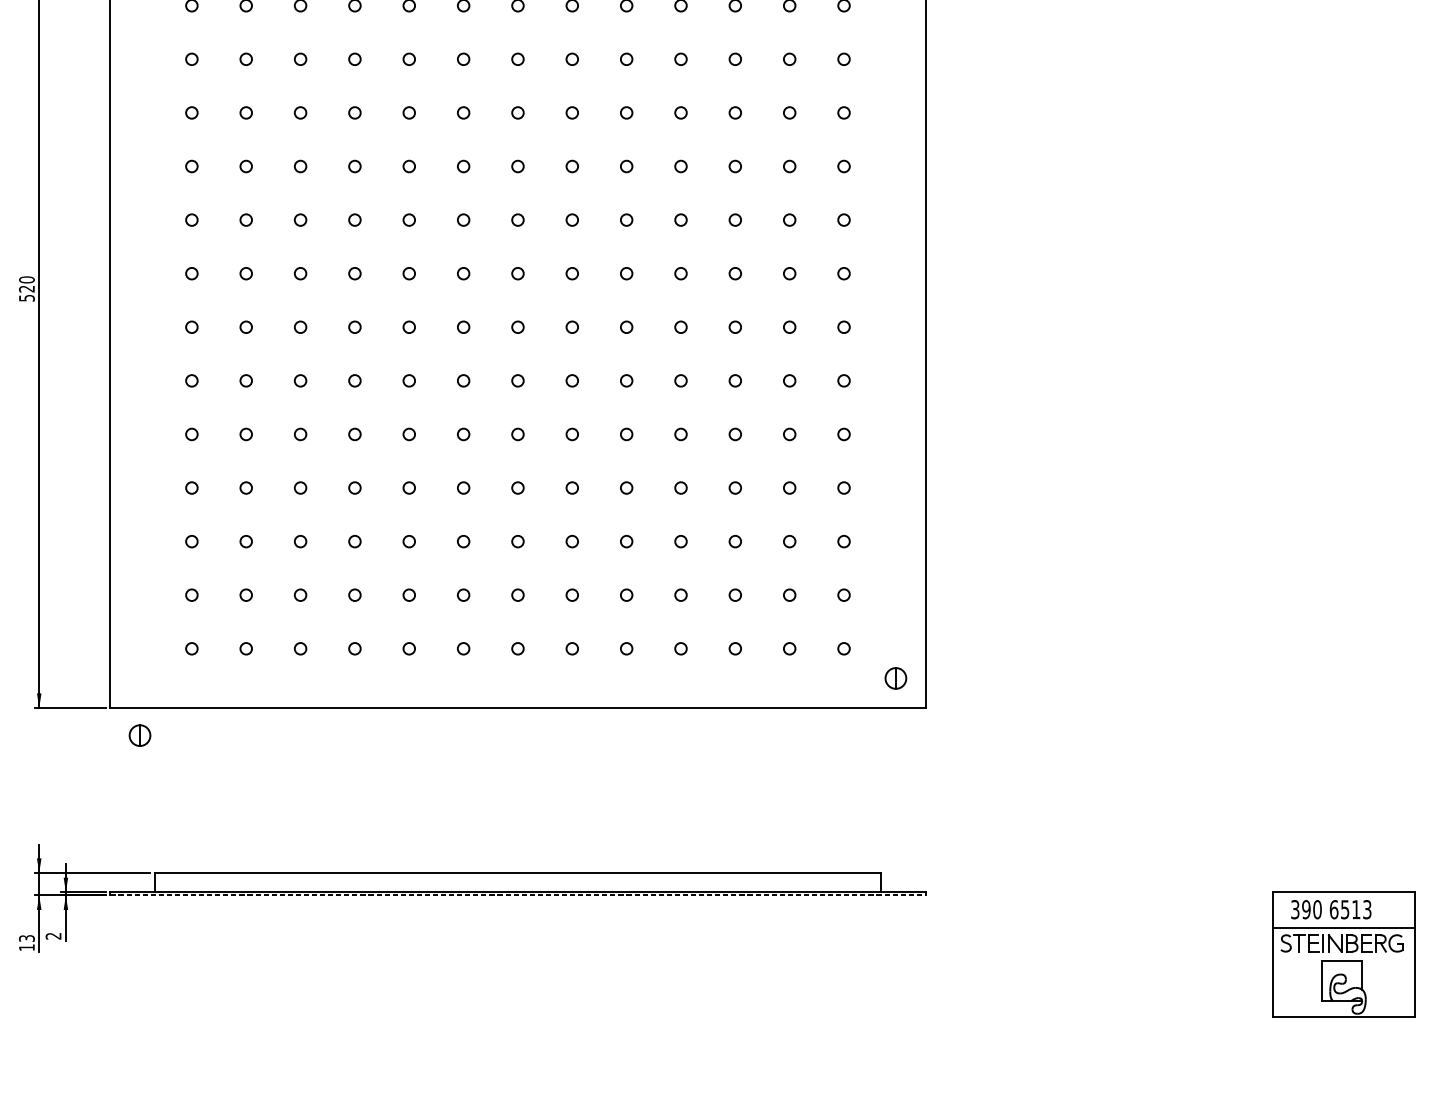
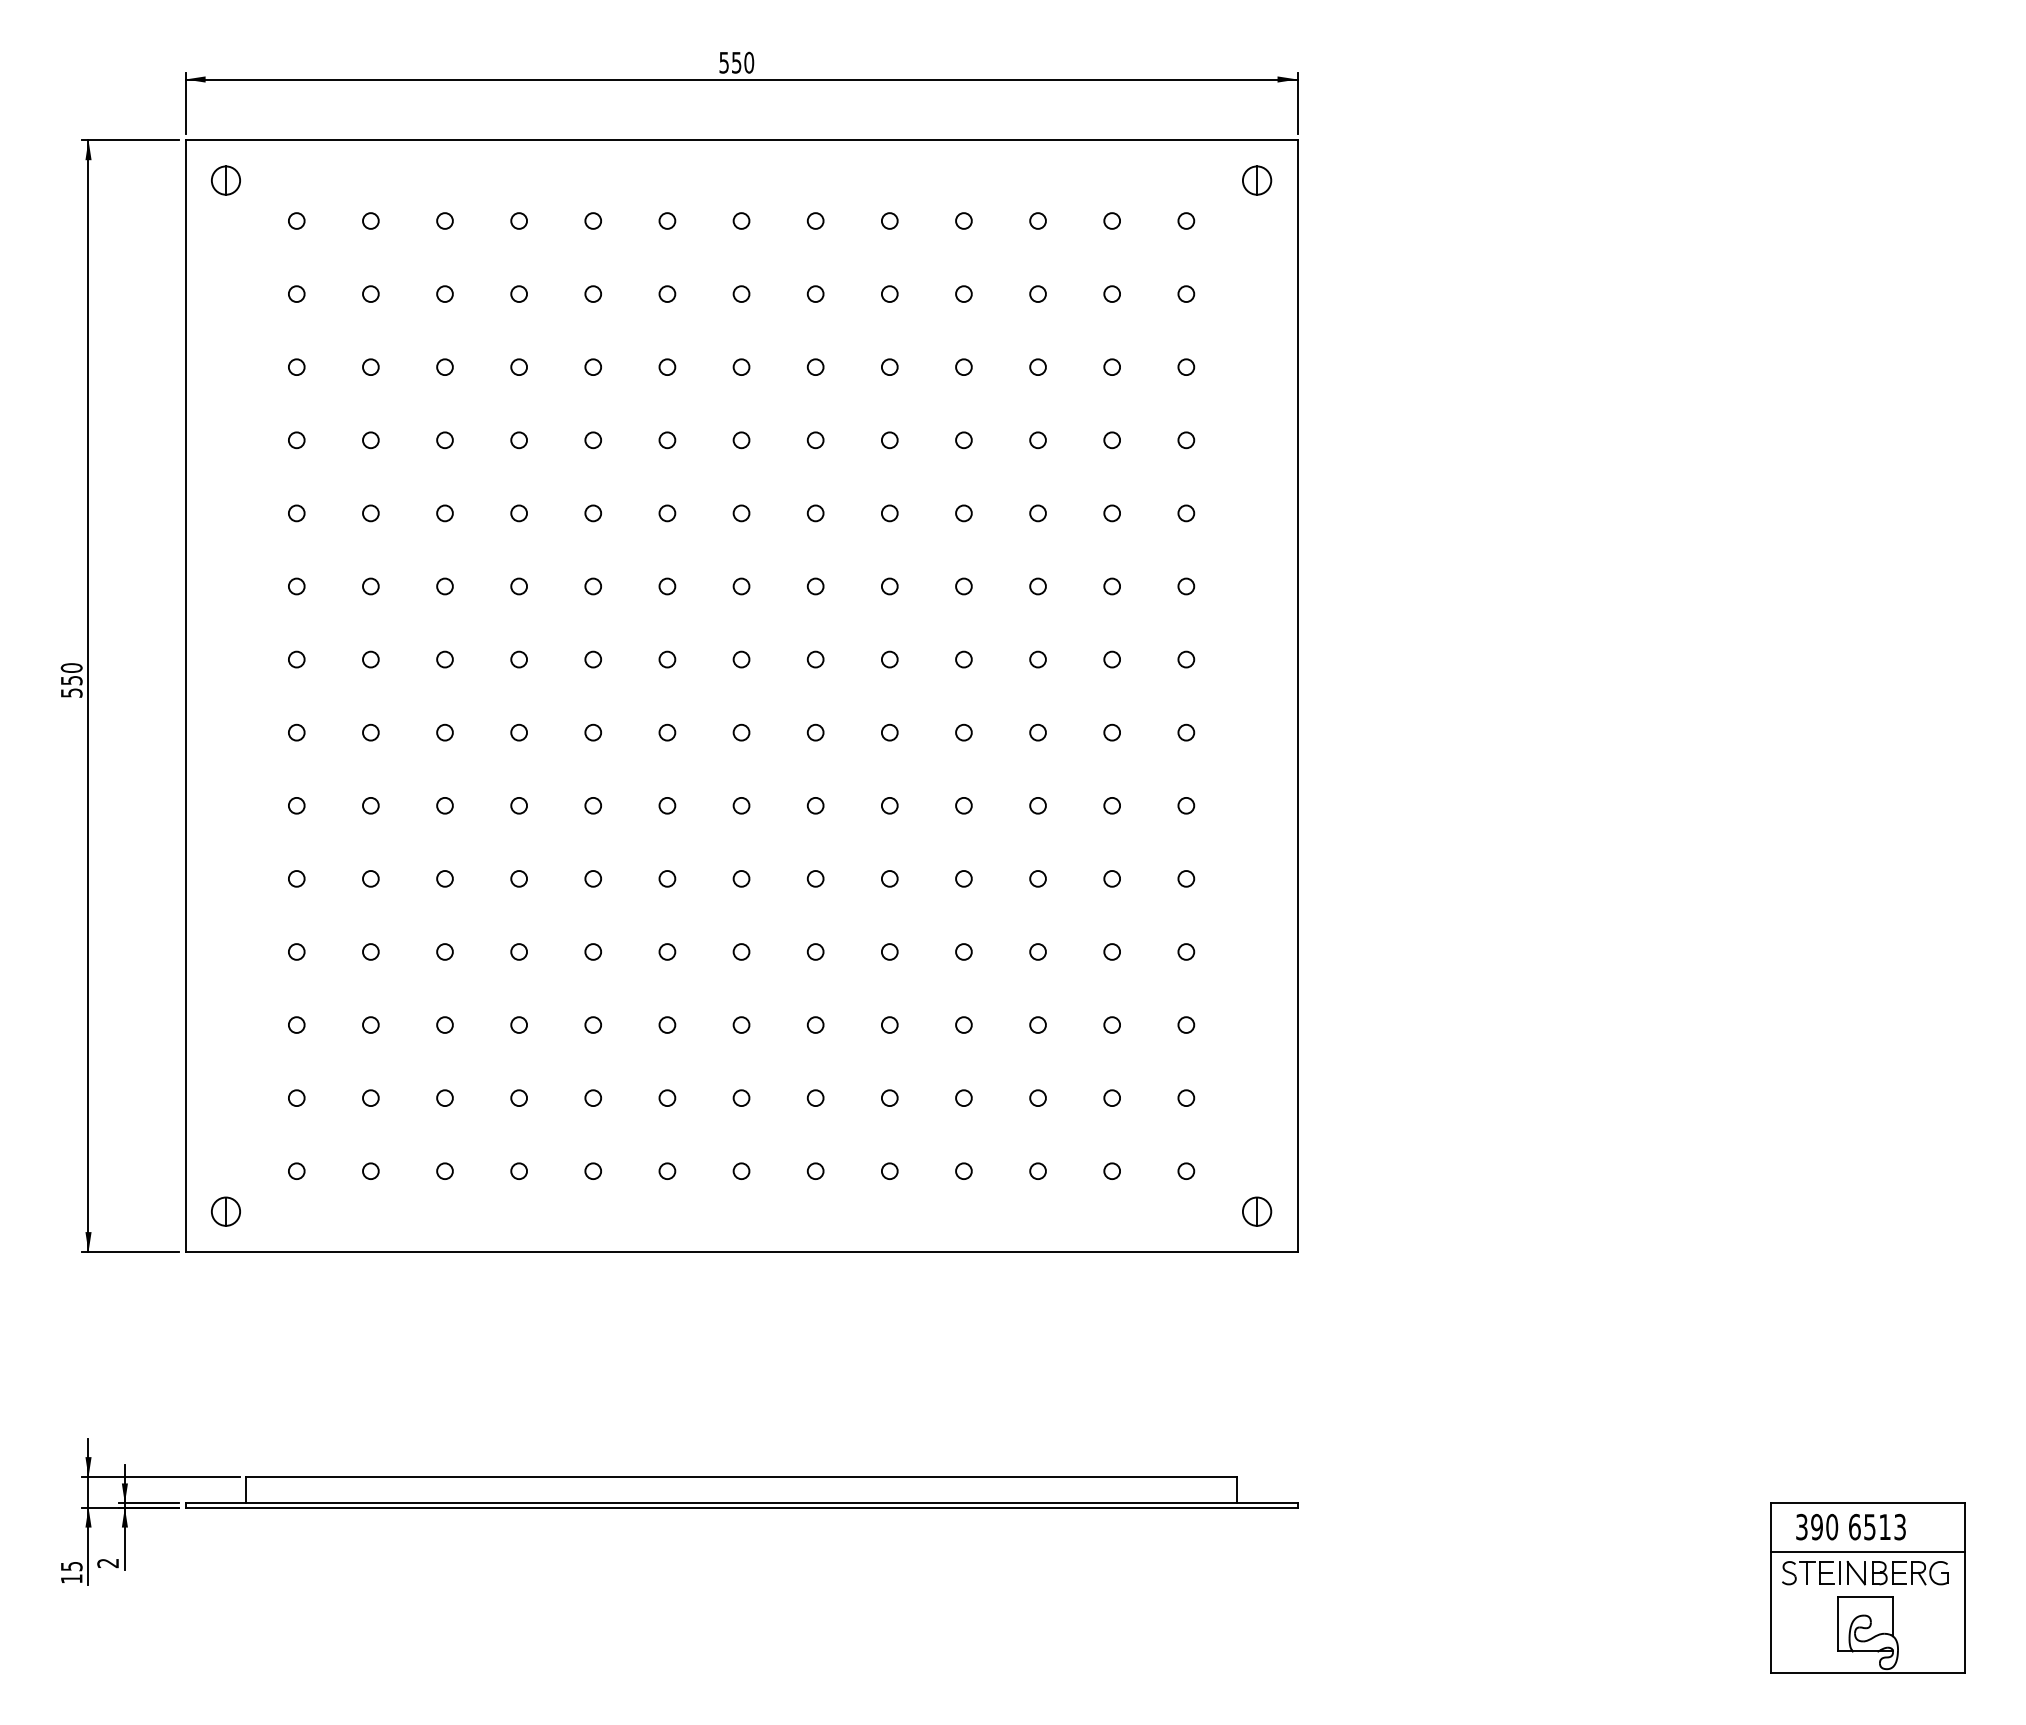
text: (26, 289) -> (71, 680), 520 -> 550
part: (139, 735) -> (225, 1211), moved
line: (517, 895) -> (741, 1507), dashed -> solid
text: (26, 937) -> (70, 1565), 13 -> 15

